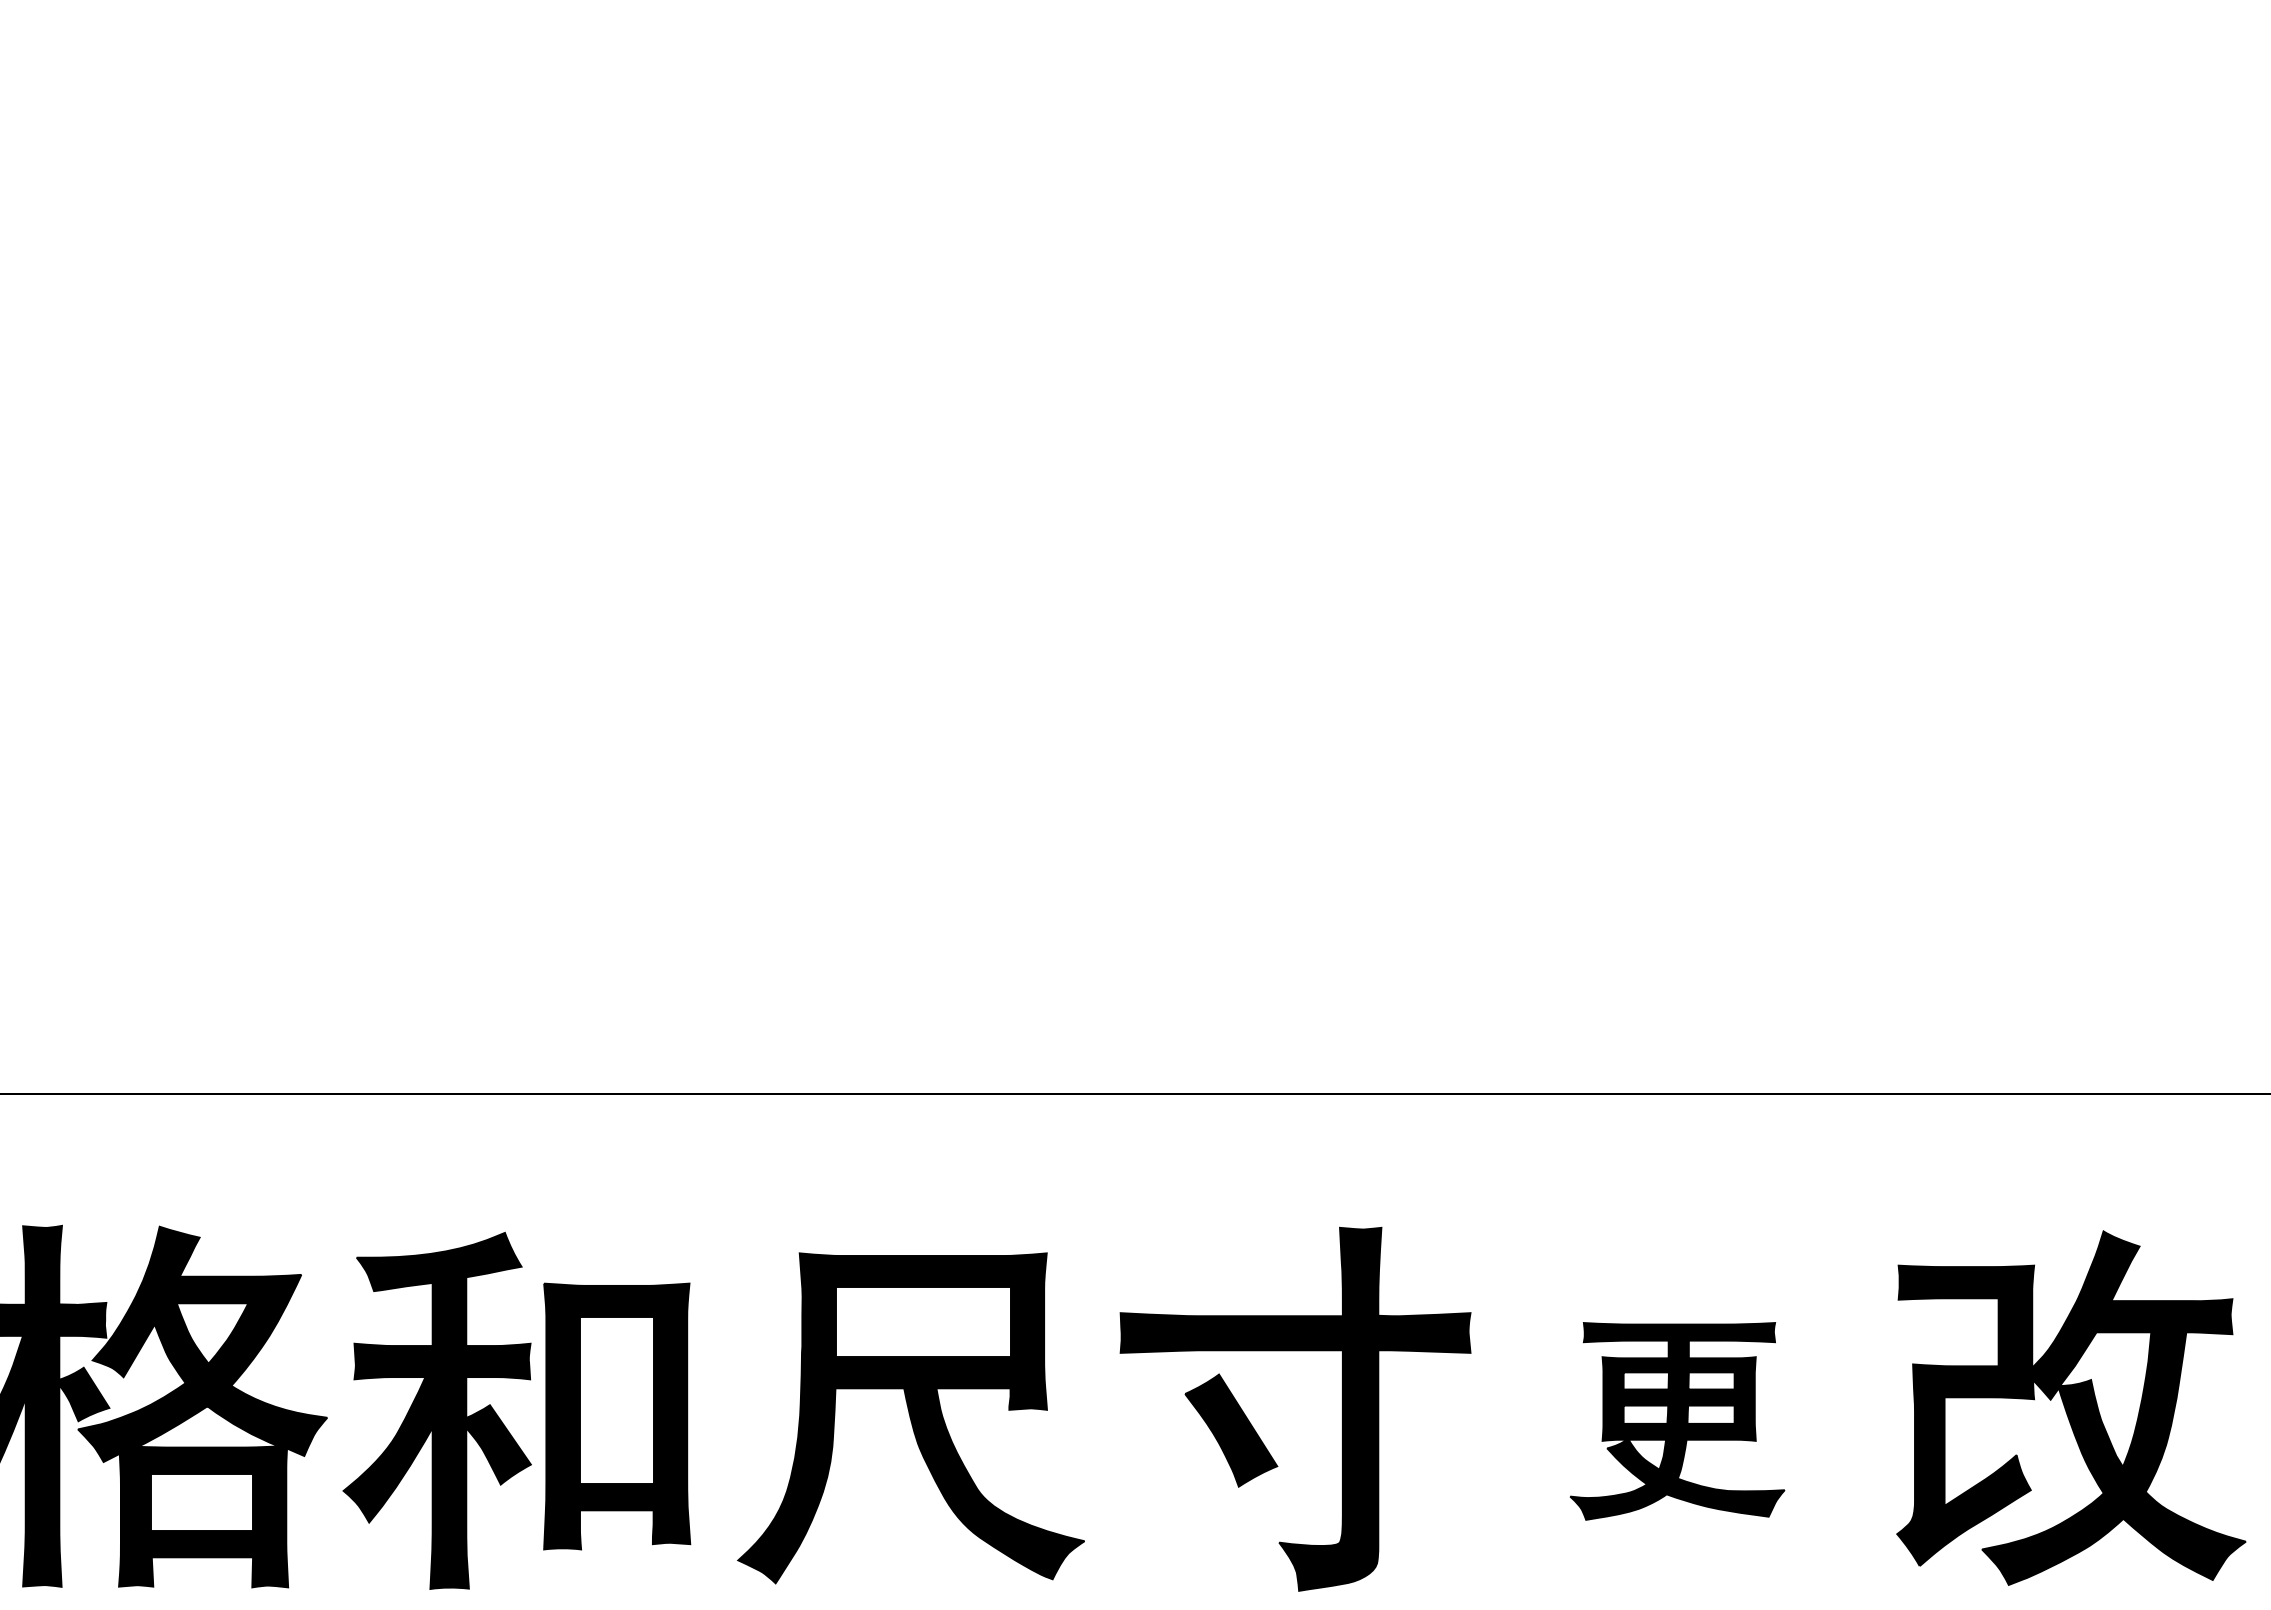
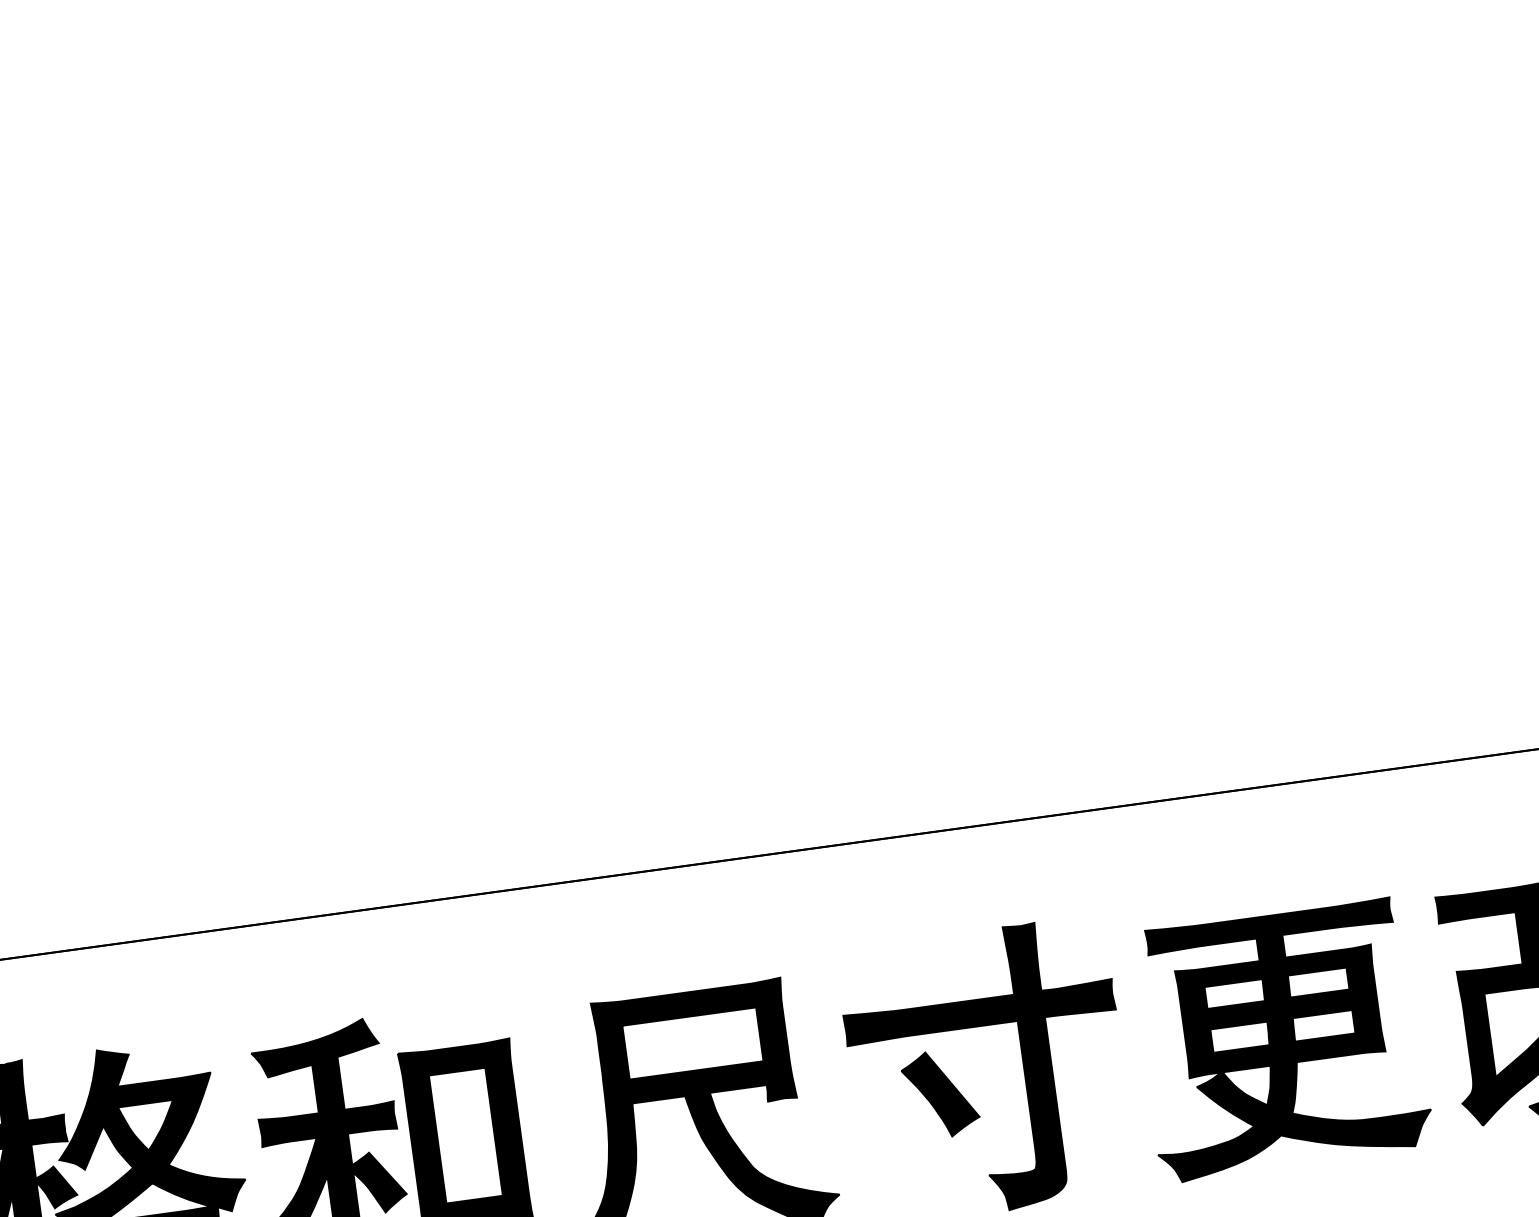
part: (1677, 1421) -> (1282, 1040), size x1.67

